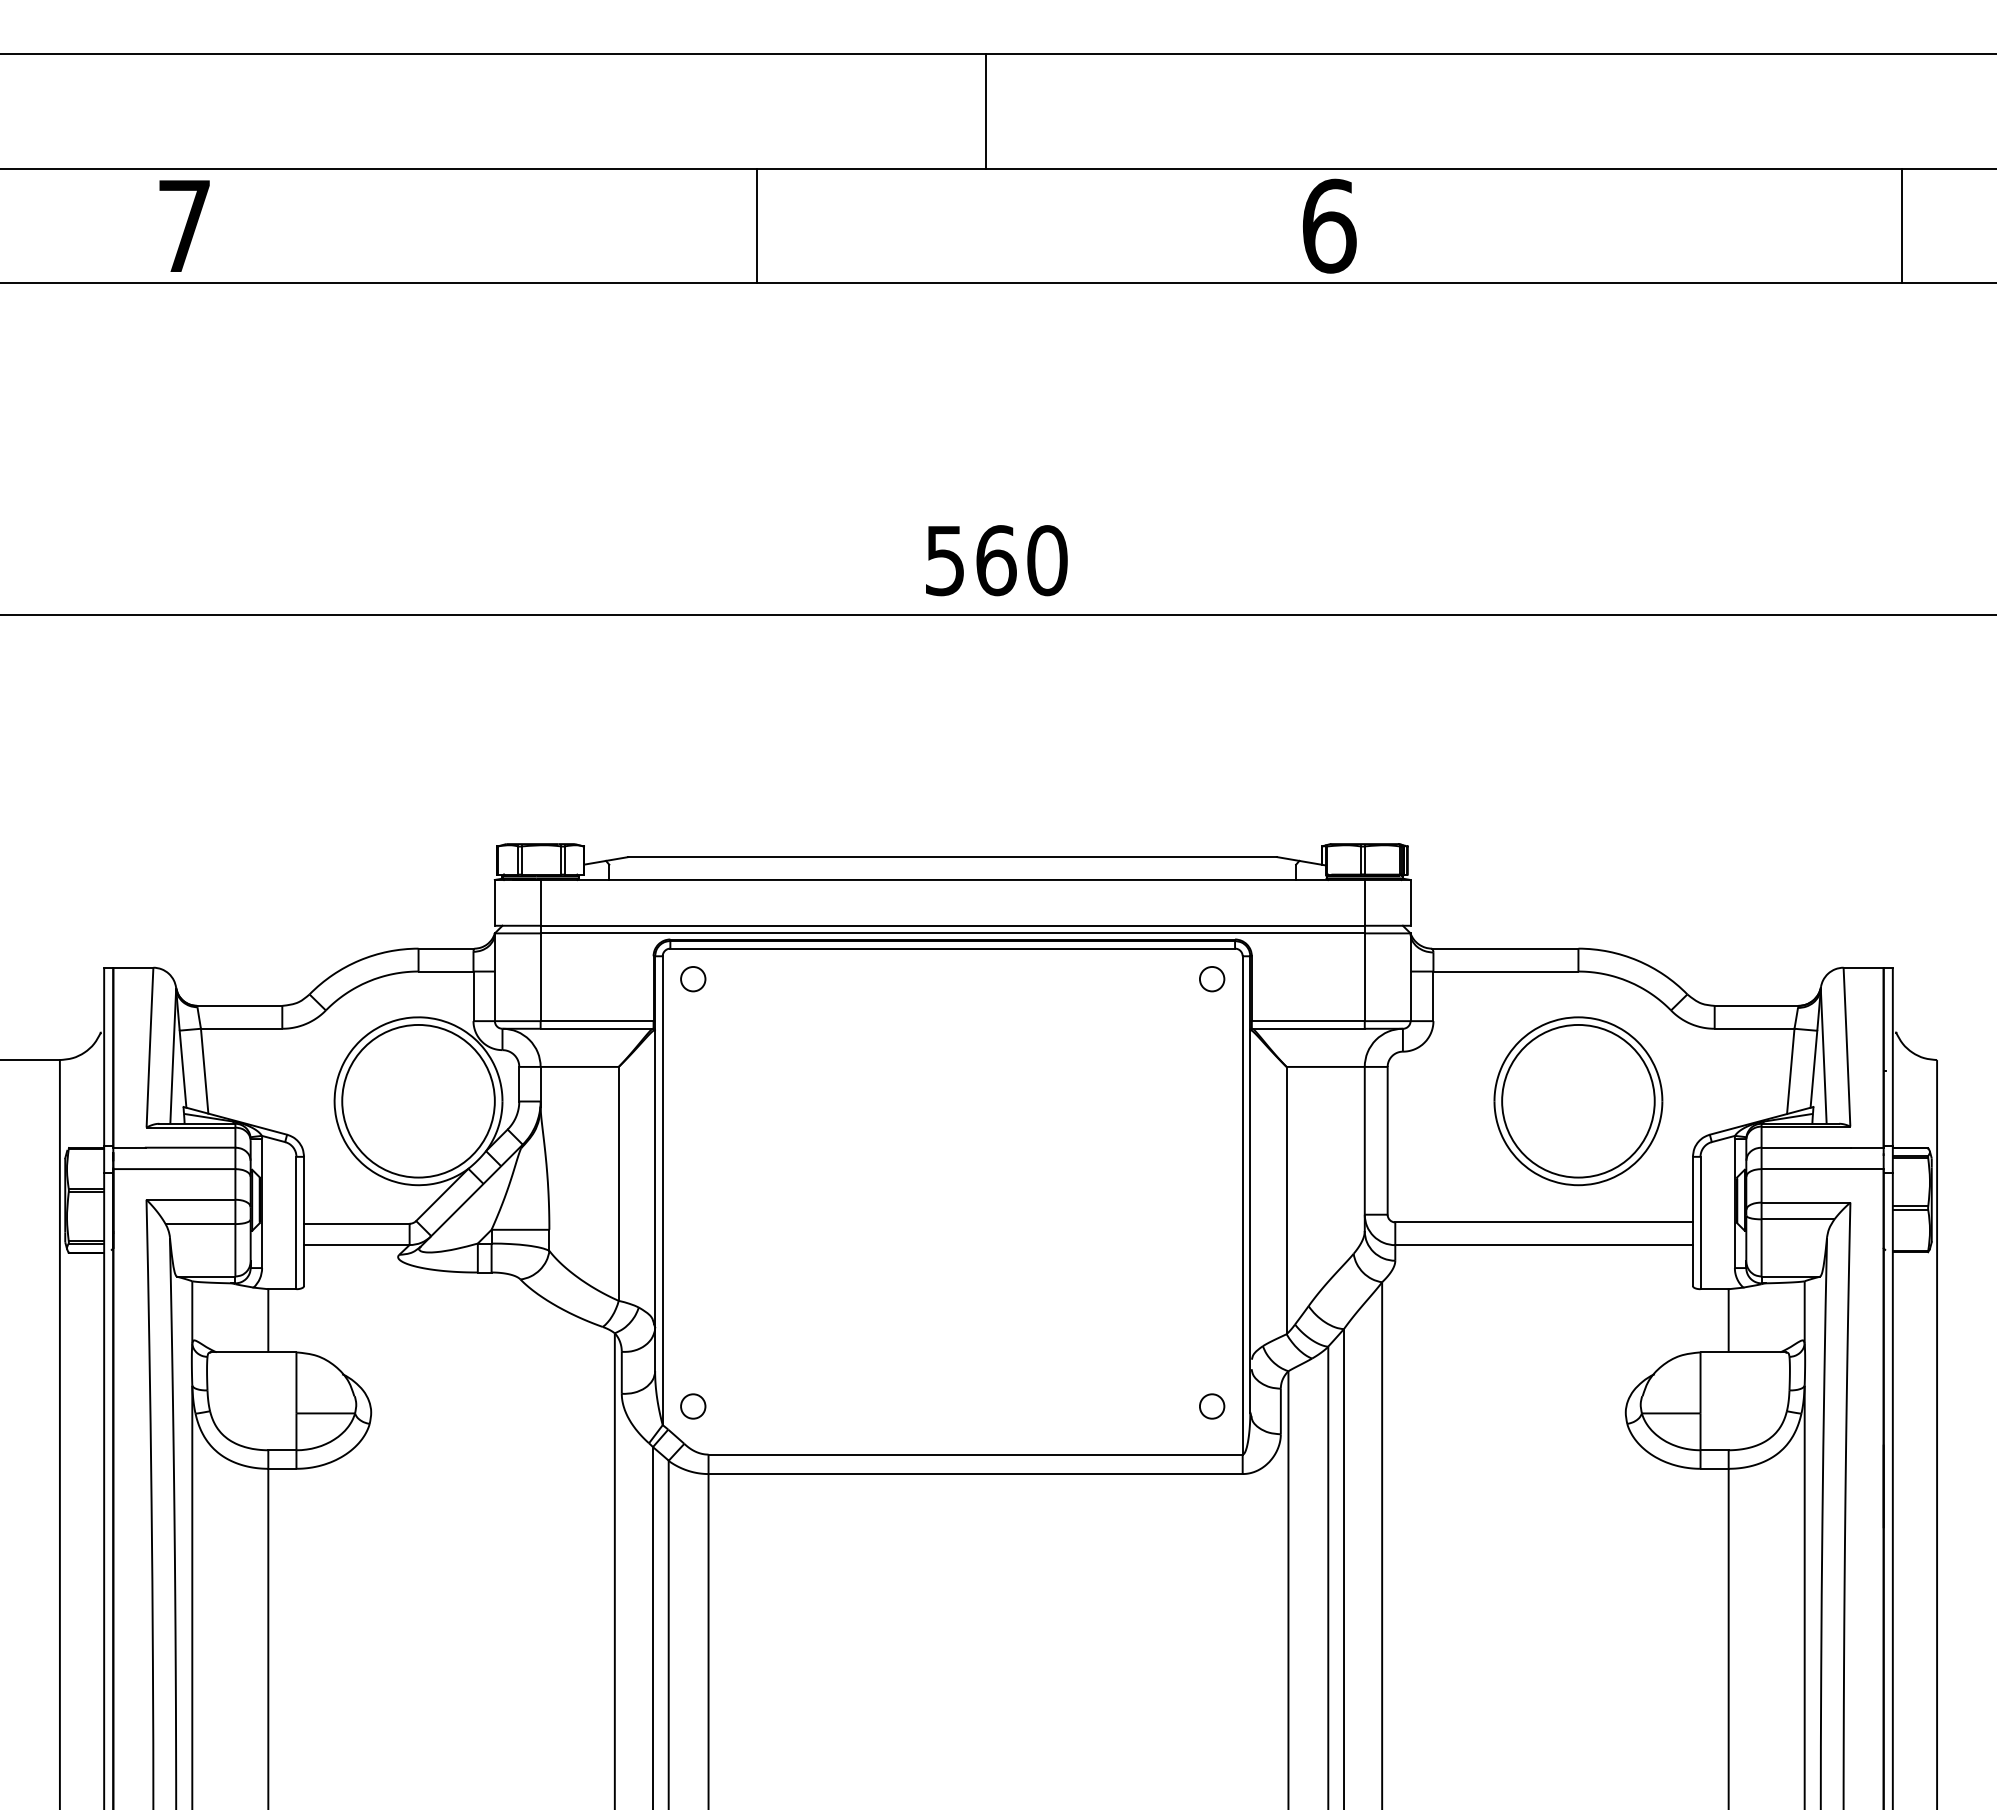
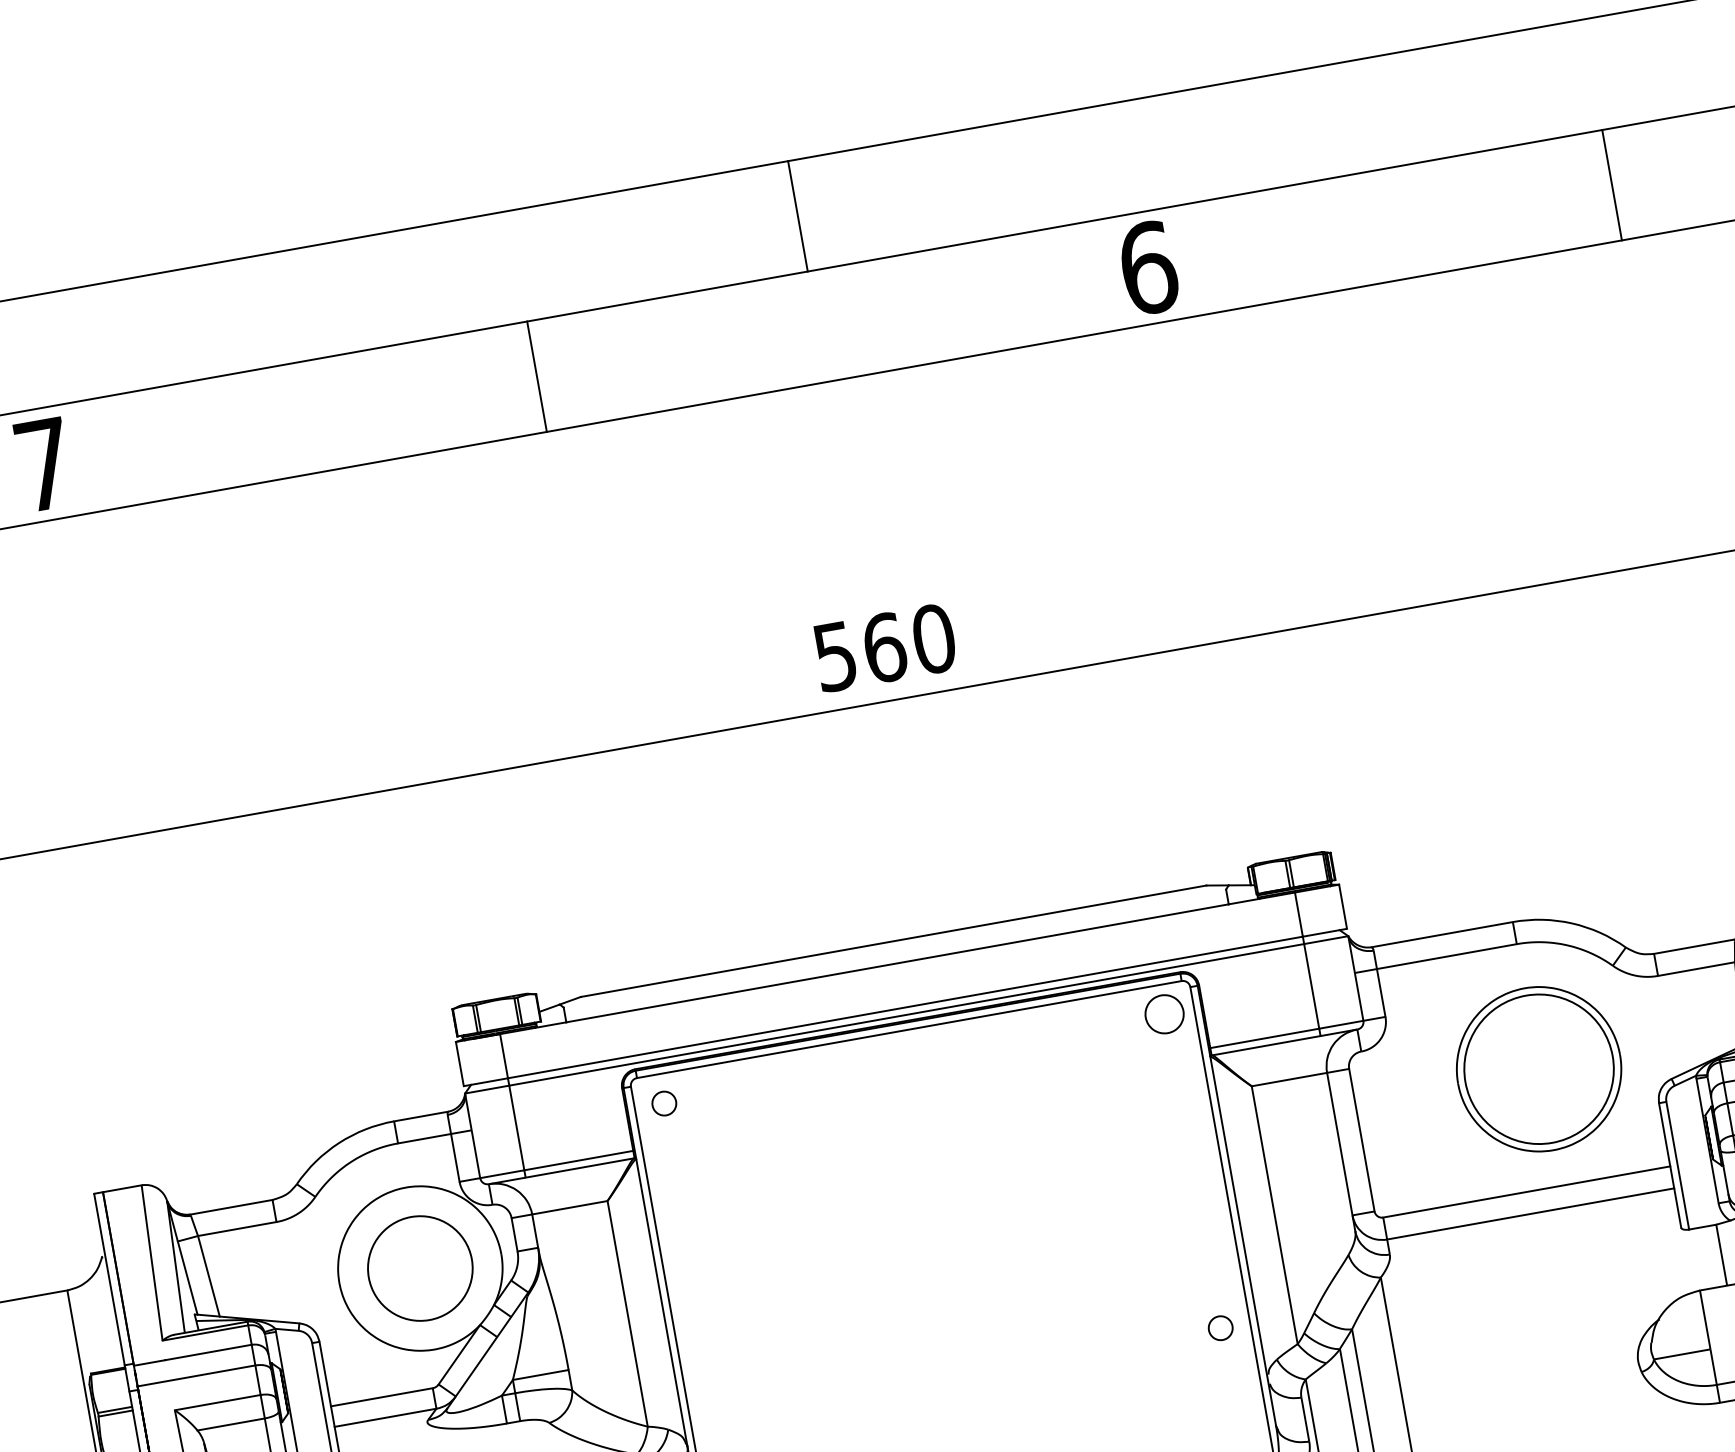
line: (757, 225) -> (537, 376), moved
line: (1902, 225) -> (1612, 184), moved
part: (1212, 979) -> (1165, 1014), size x1.6
circle: (418, 1100) -> (420, 1267), size x0.7
part: (1212, 1406) -> (1221, 1328), moved

